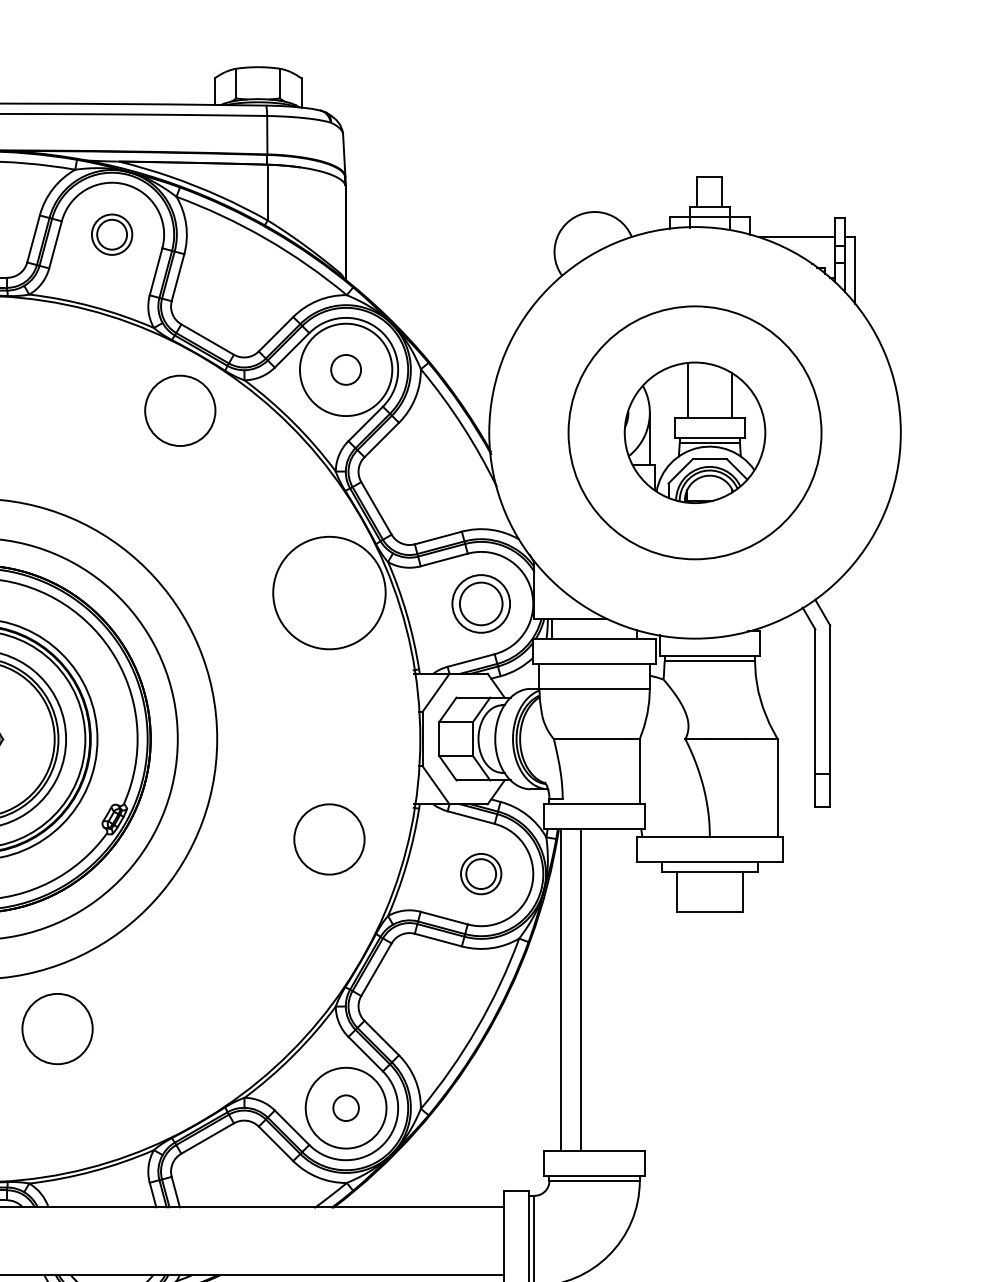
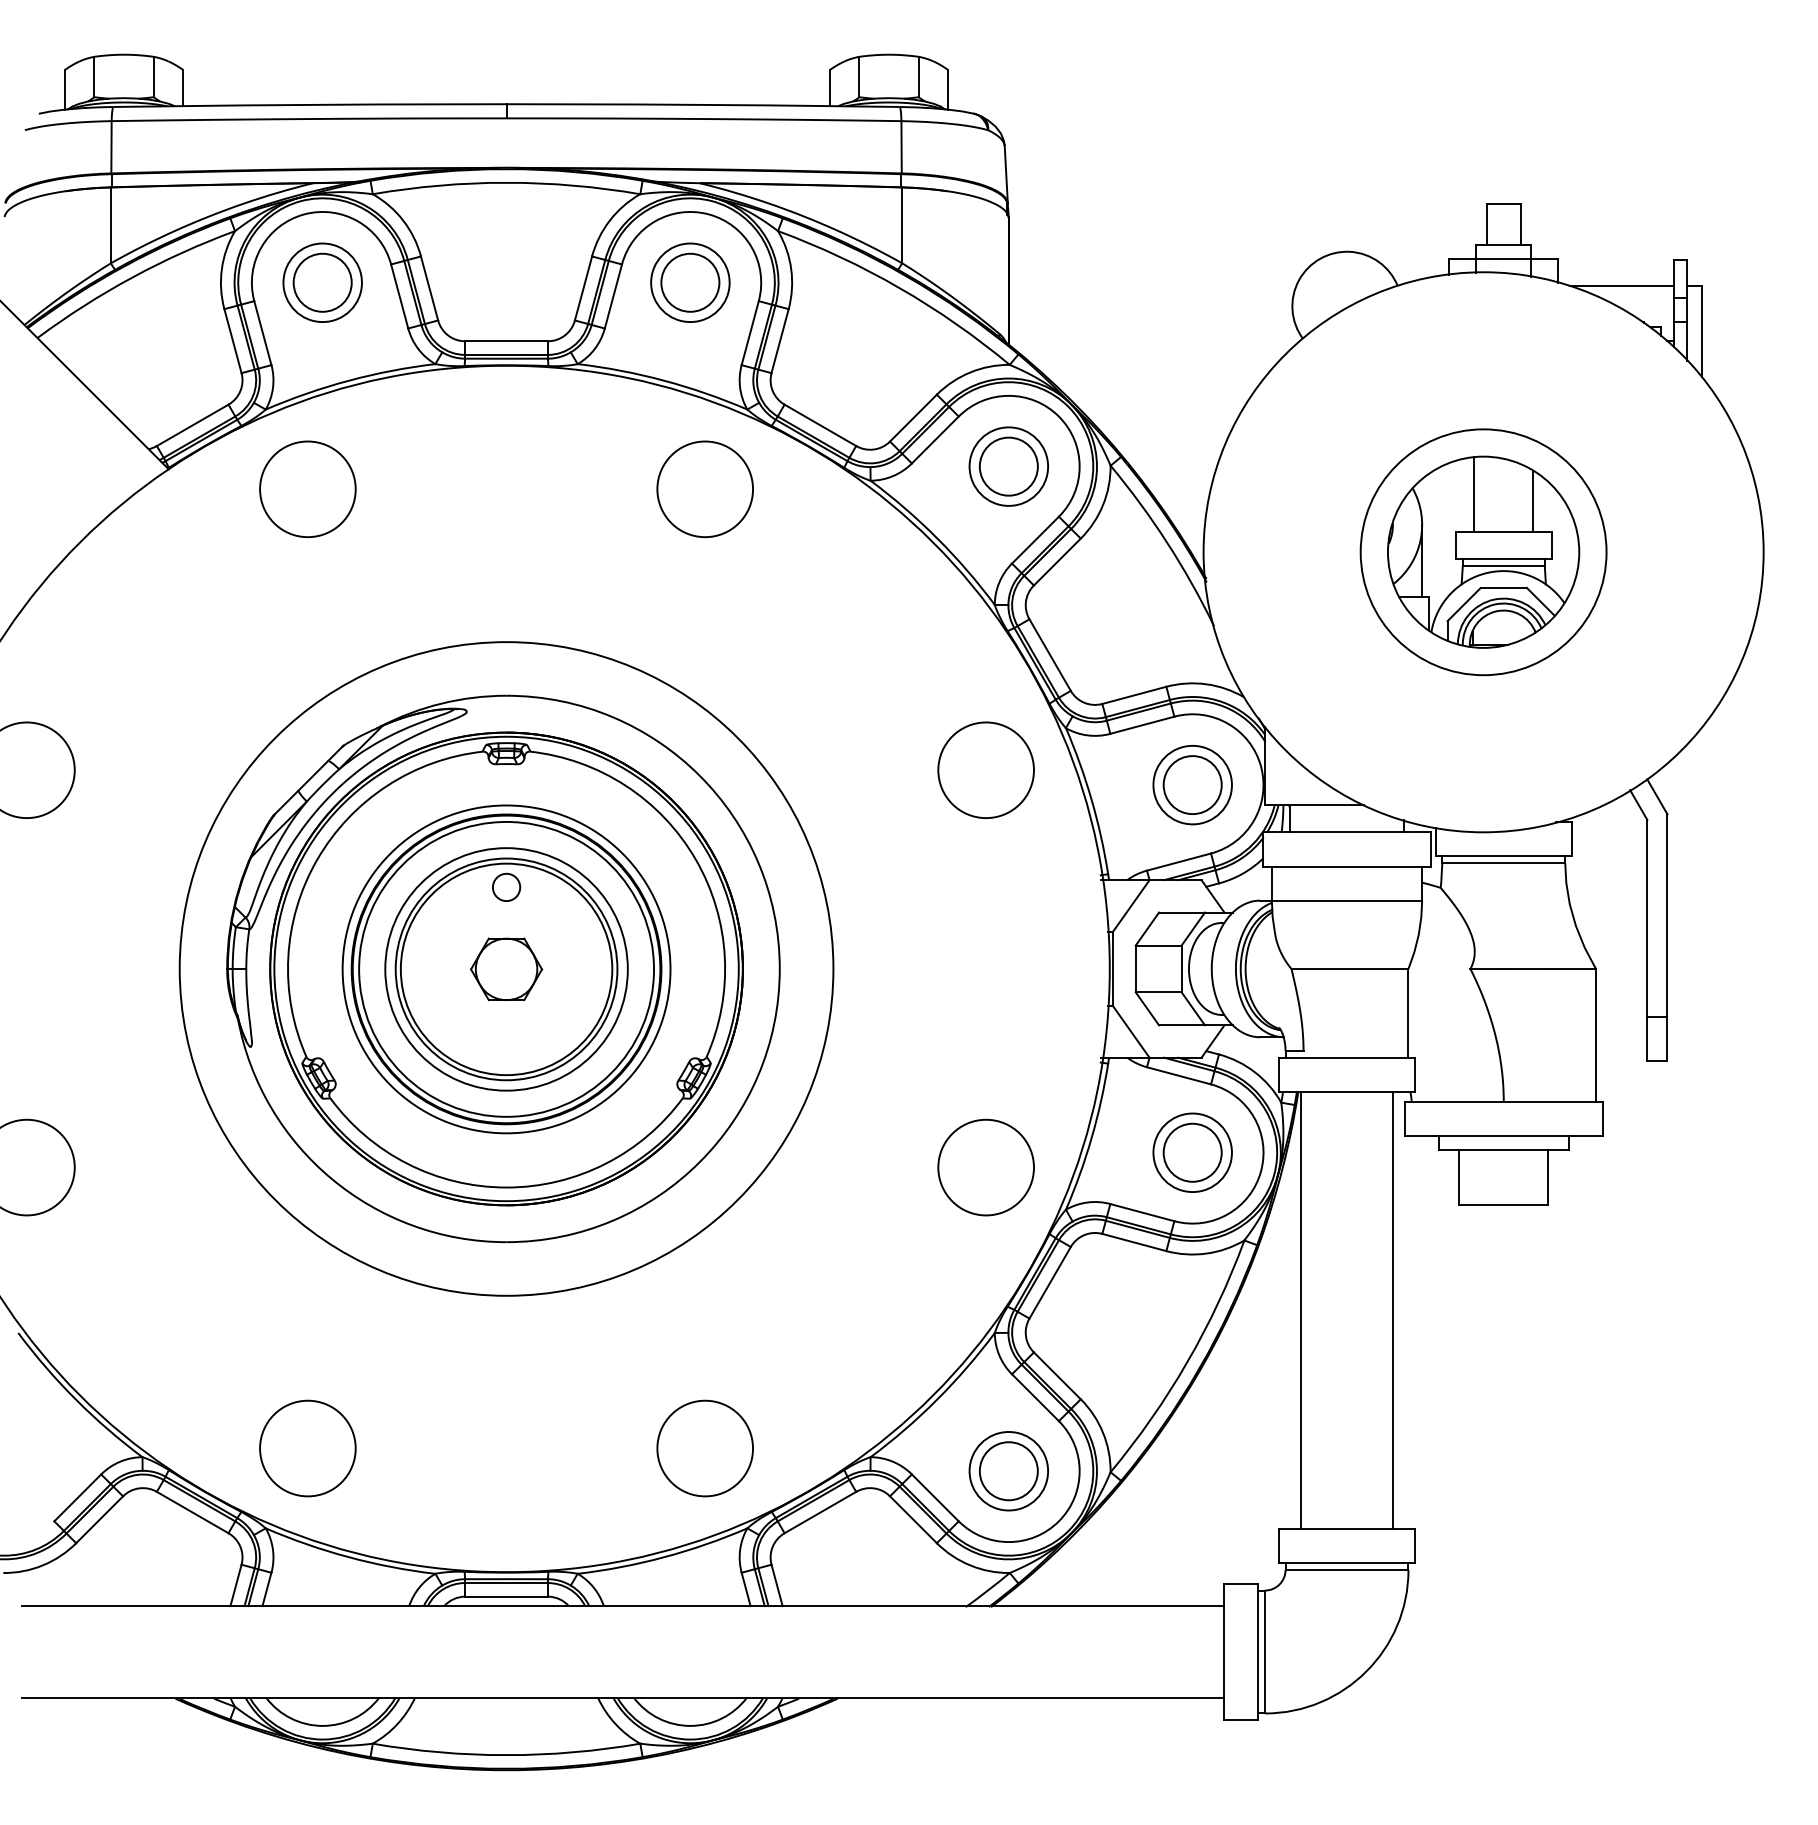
part: (112, 234) -> (690, 282), size x1.43
circle: (345, 369) -> (1008, 466), size x0.62
circle: (345, 369) -> (1008, 466), size x1.43
circle: (179, 410) -> (704, 489), moved
circle: (694, 433) -> (1483, 552), size x0.71
circle: (328, 593) -> (985, 770), size x0.62
circle: (328, 839) -> (985, 1167), moved
part: (481, 873) -> (1192, 1152), size x1.43
line: (581, 990) -> (1392, 1310), moved
circle: (57, 1029) -> (704, 1448), moved
circle: (345, 1107) -> (1008, 1470), size x0.71
circle: (345, 1108) -> (1008, 1471), size x1.67

